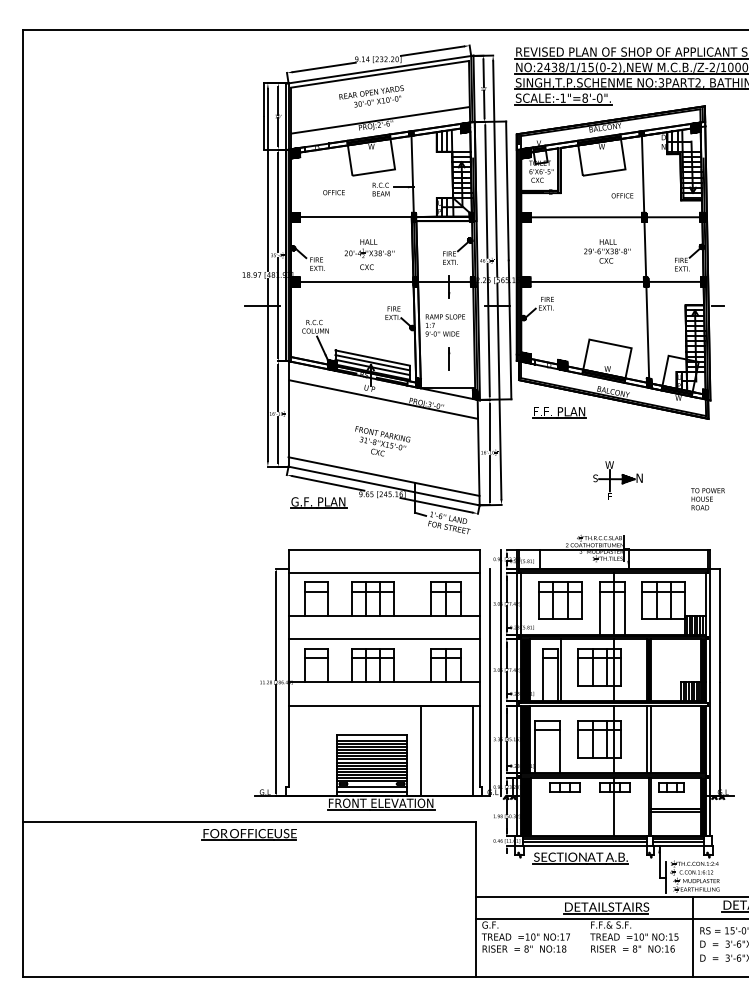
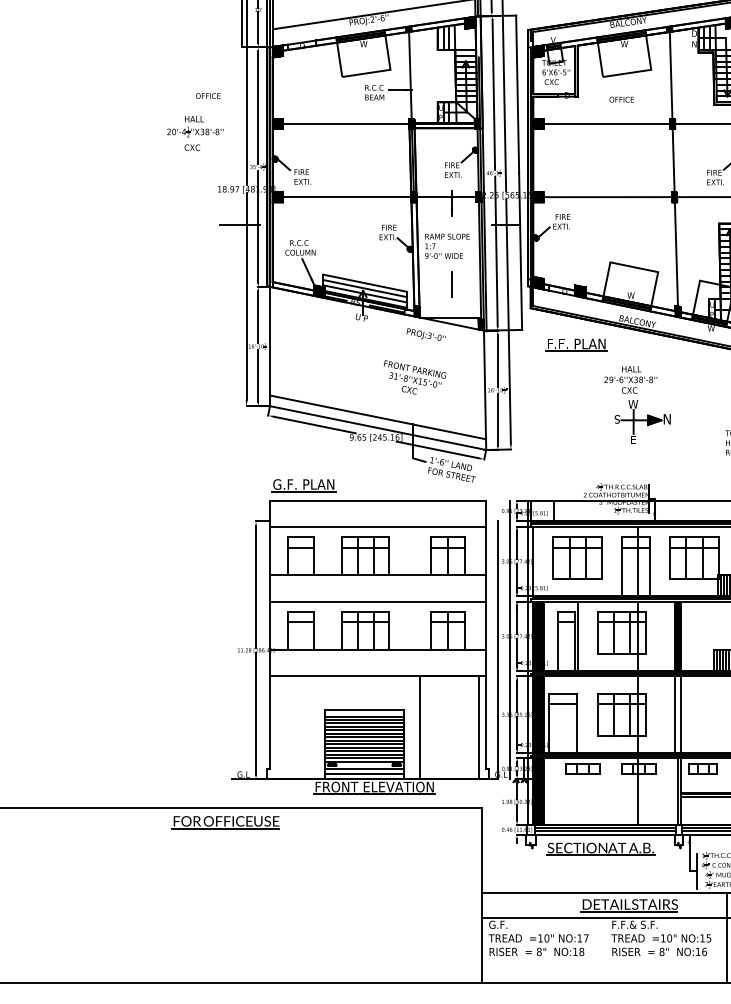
text: (333, 192) -> (207, 95), moved
text: (622, 195) -> (621, 99), moved
text: (607, 251) -> (630, 379), moved
part: (369, 254) -> (195, 133), moved
line: (383, 399) -> (377, 330), removed
text: (382, 441) -> (414, 377), moved
part: (318, 502) -> (303, 485), moved

